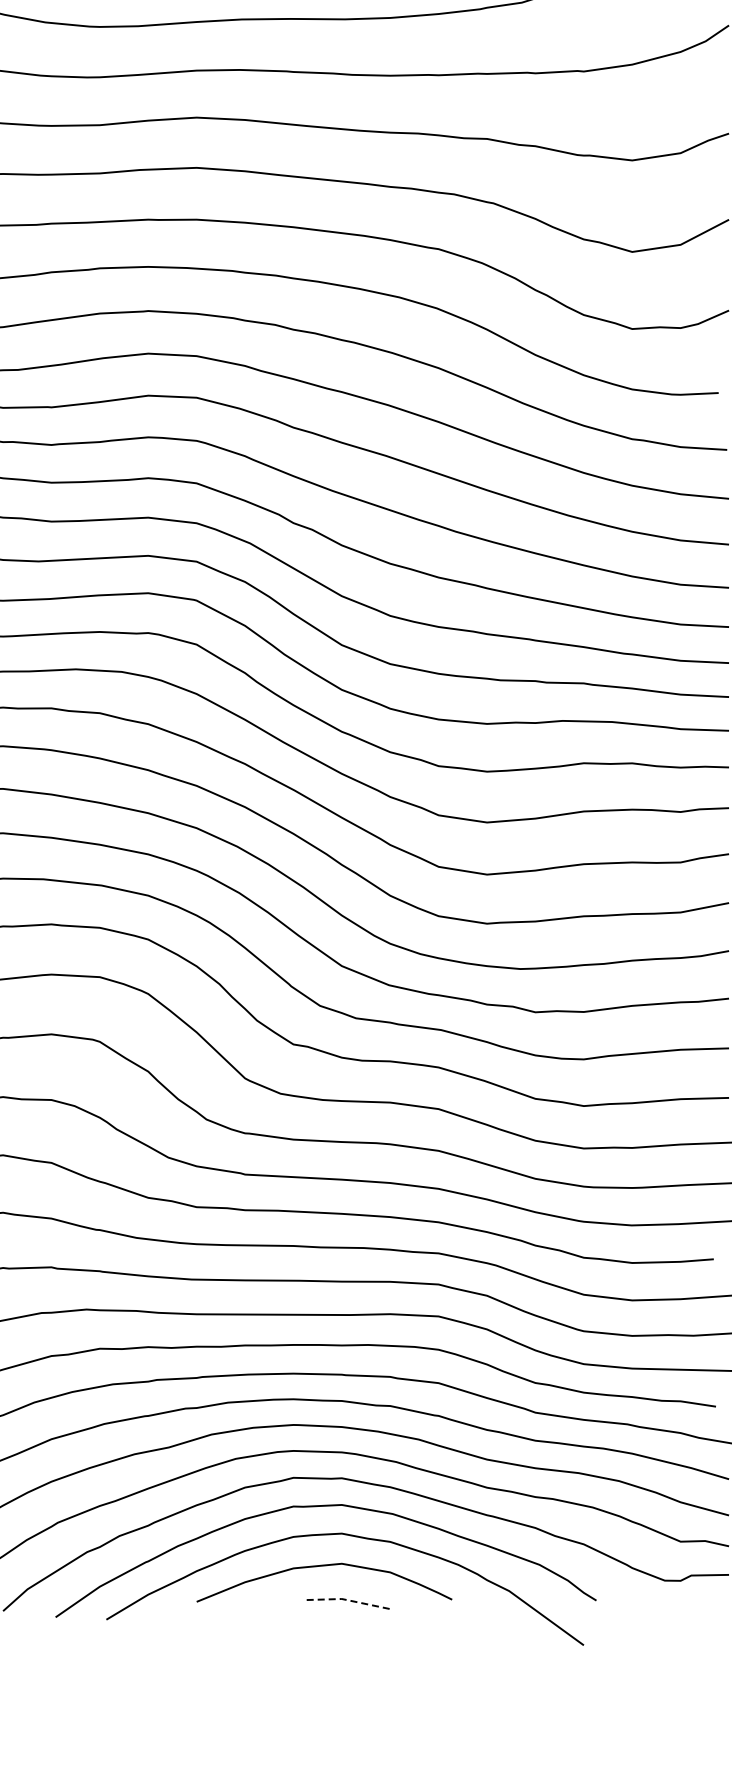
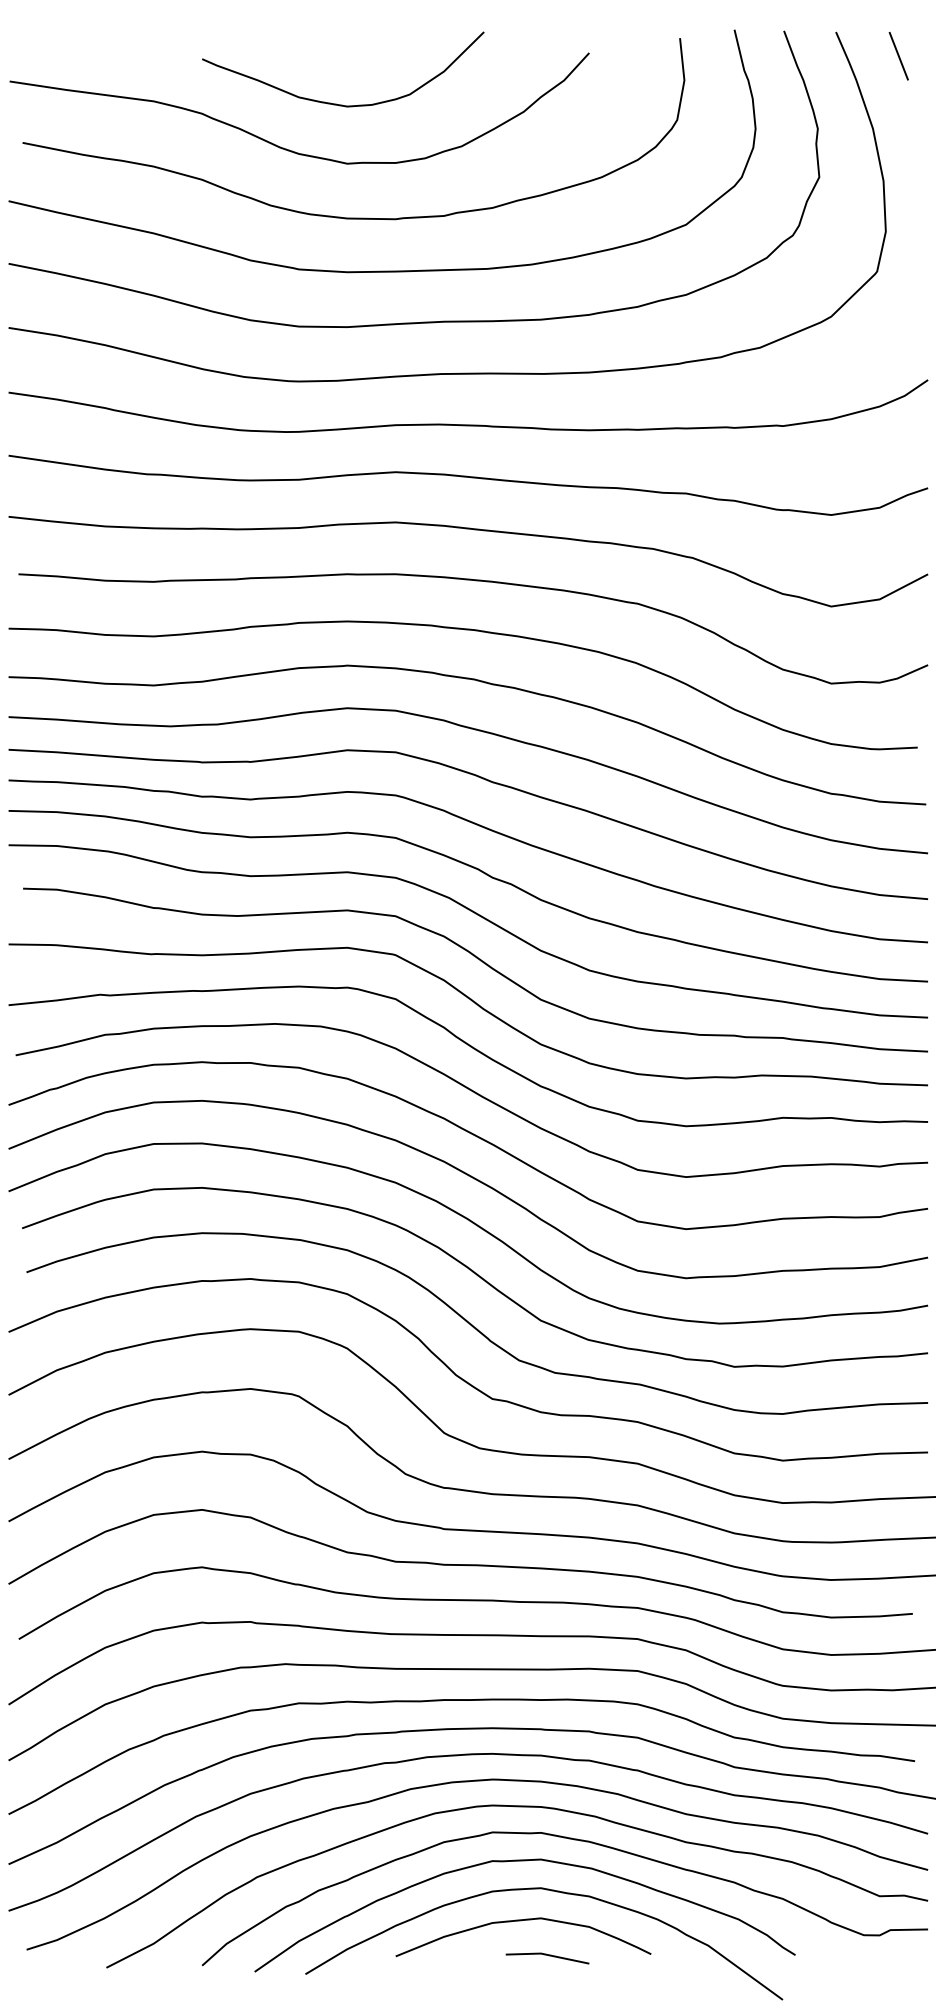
line: (348, 1599) -> (547, 1954), dashed -> solid

